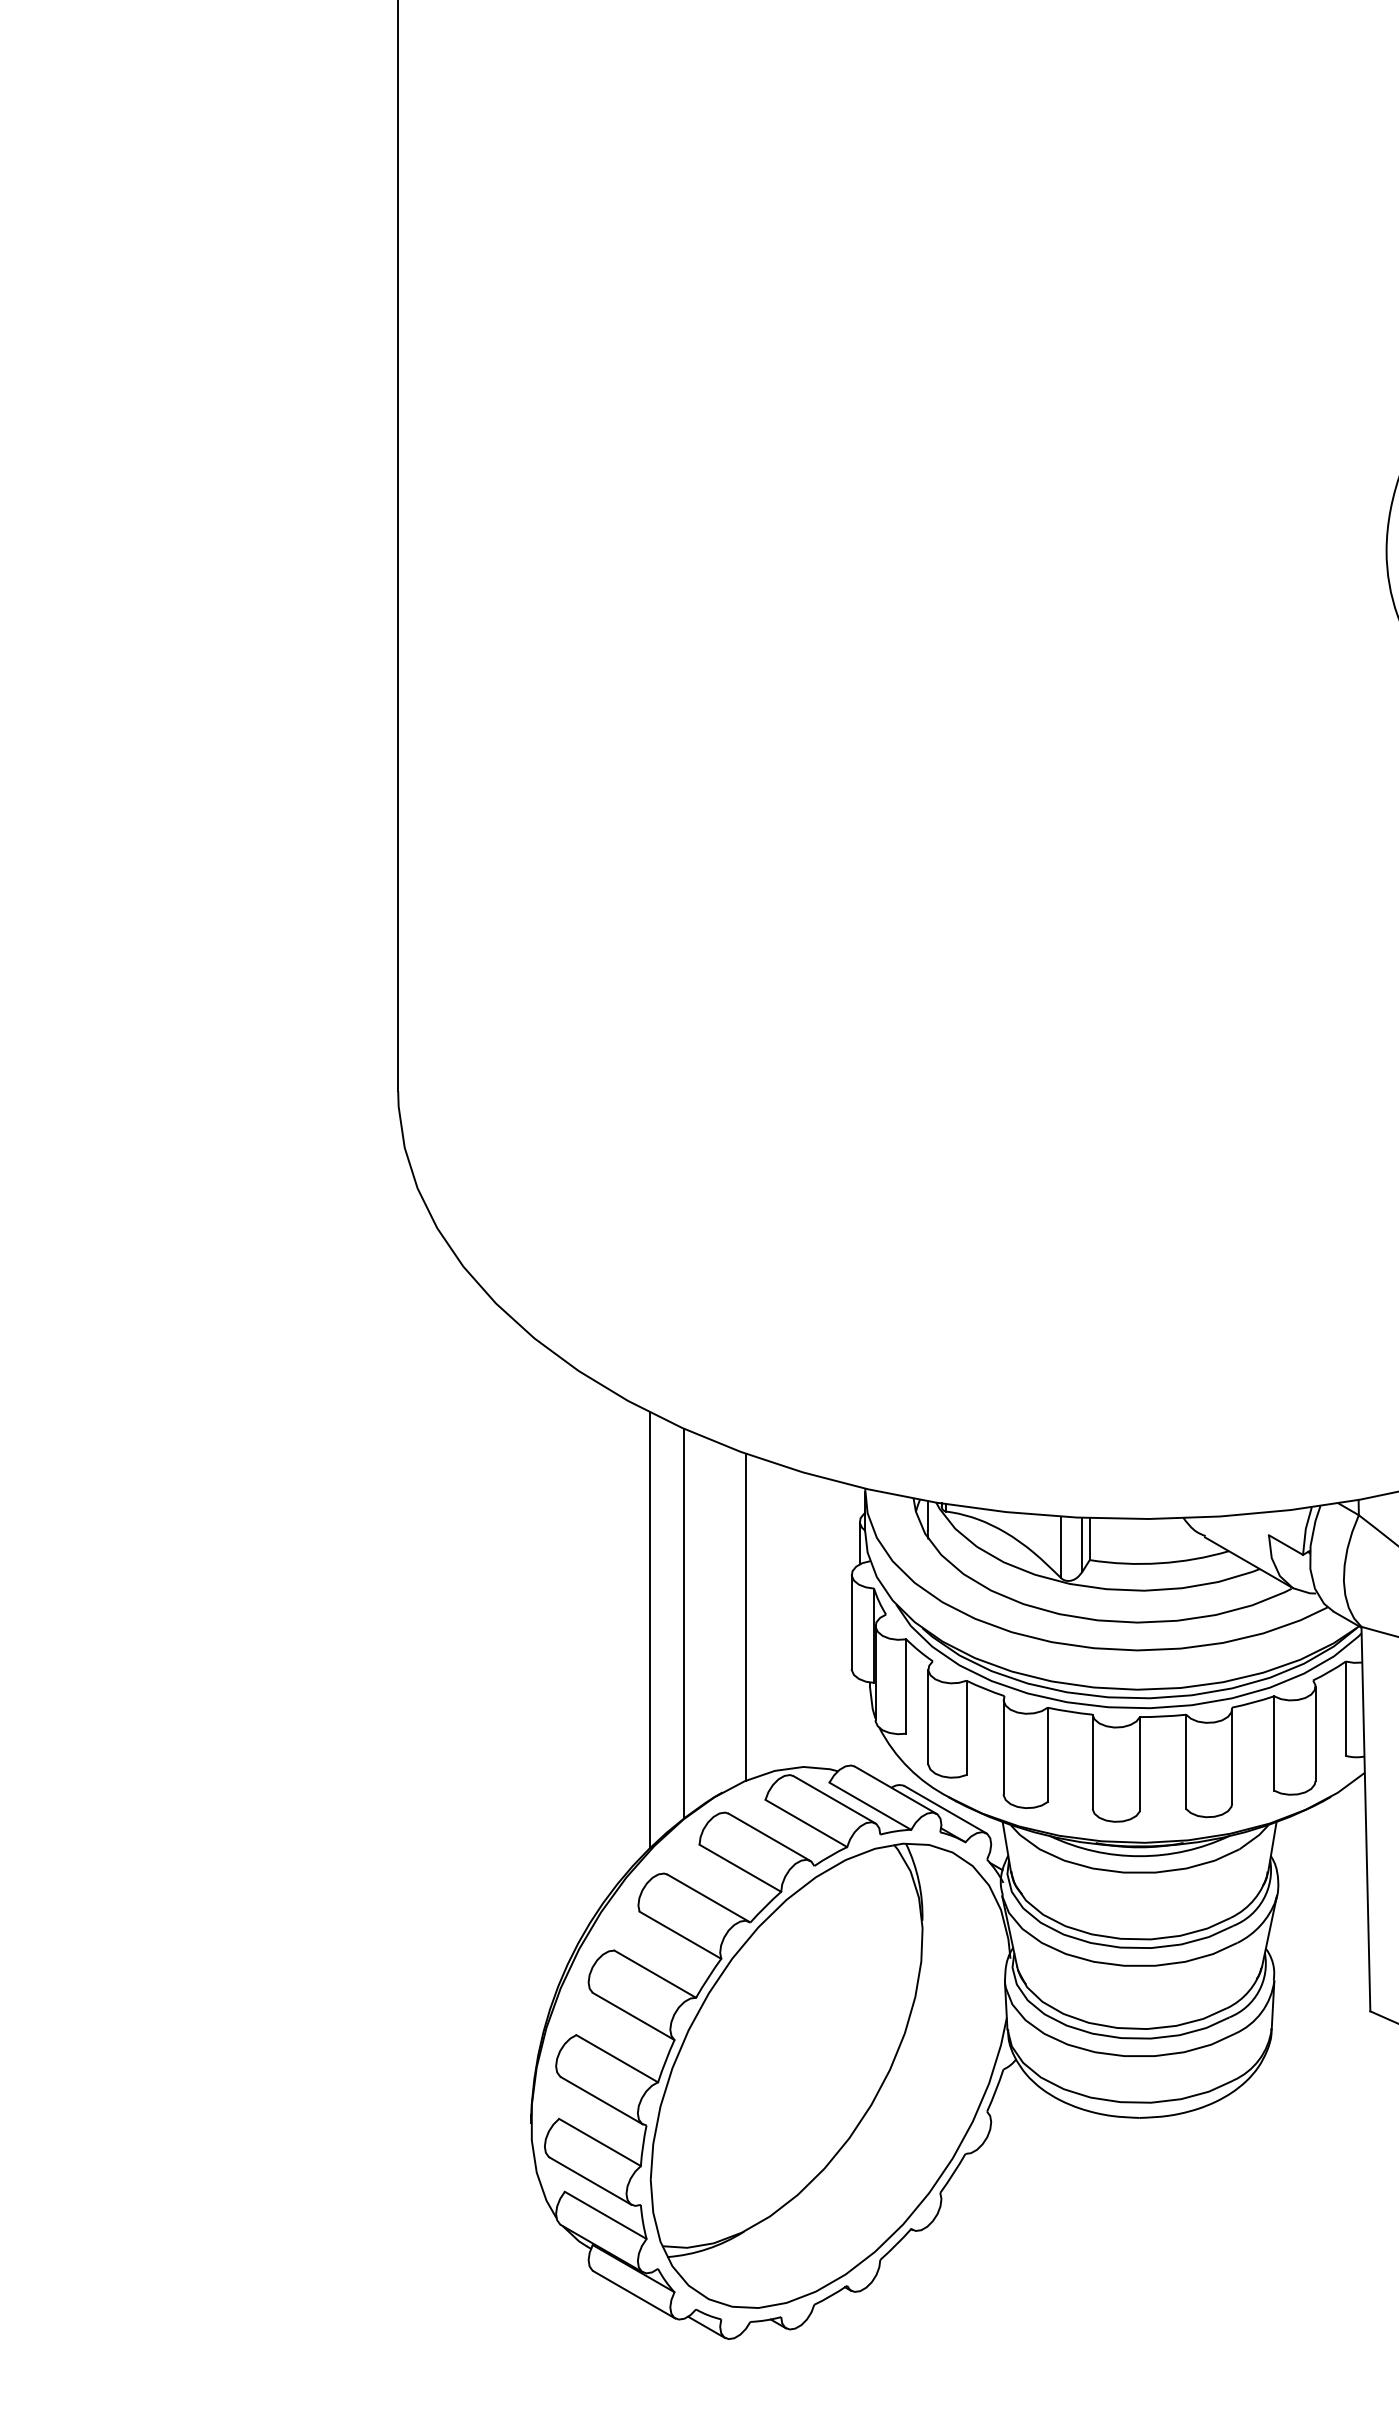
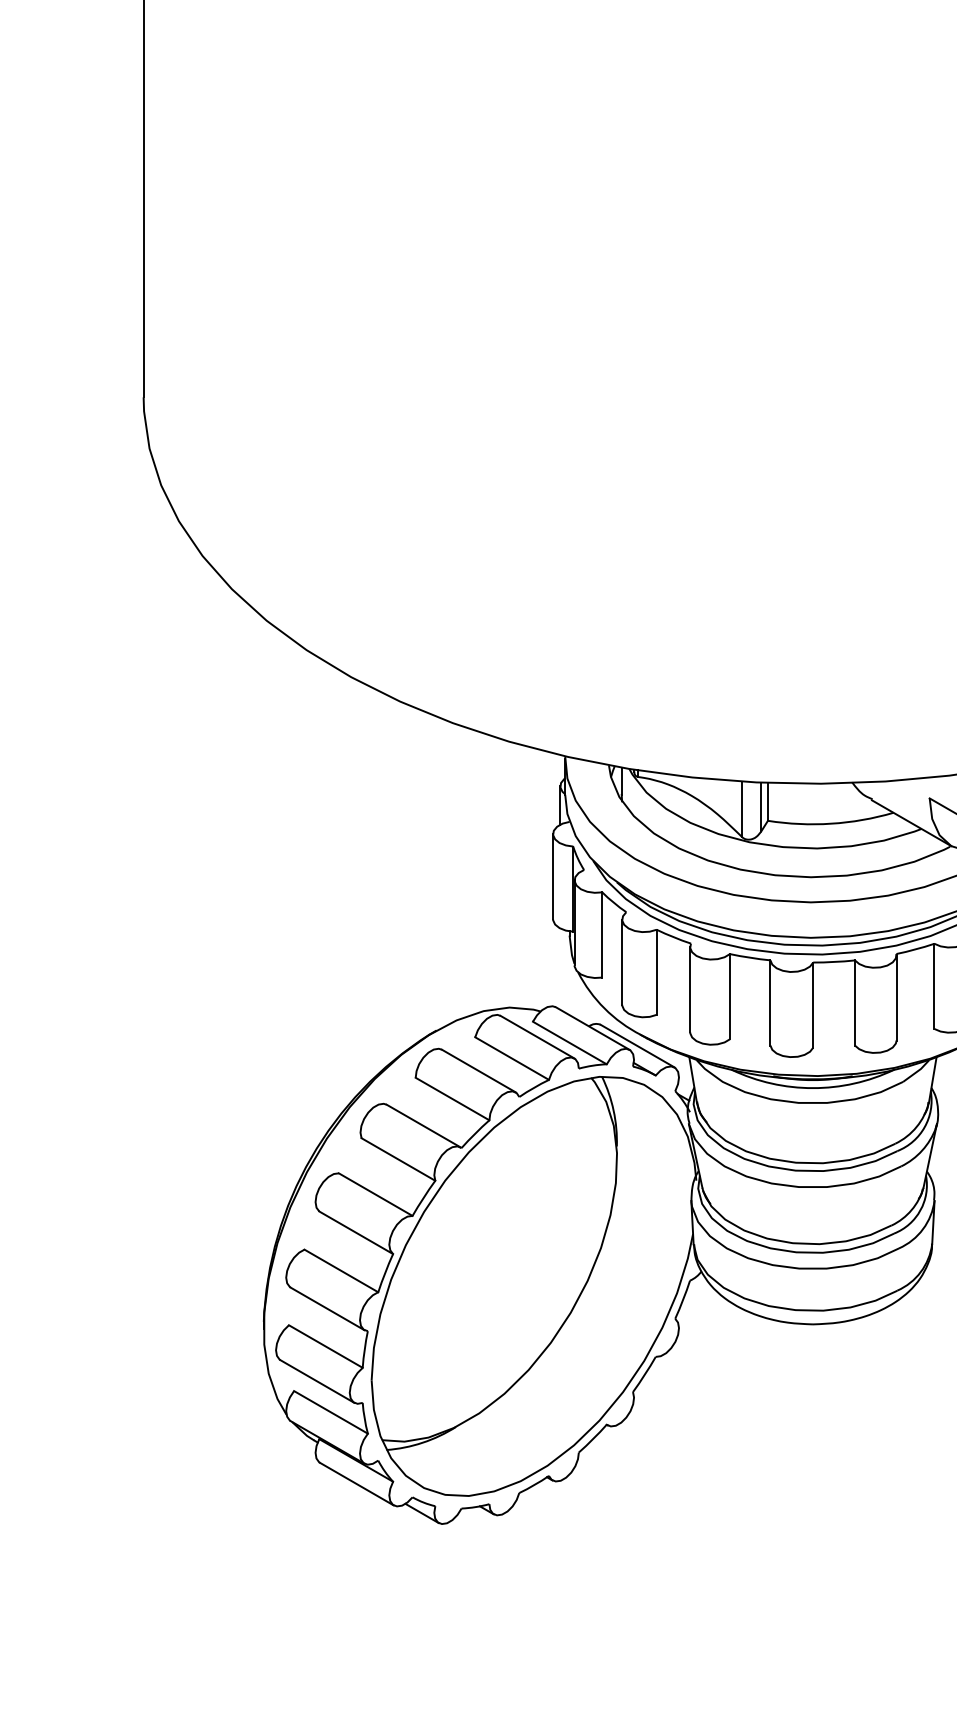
line: (745, 1616) -> (457, 871), removed
line: (684, 1622) -> (402, 877), removed
line: (650, 1629) -> (371, 883), removed

